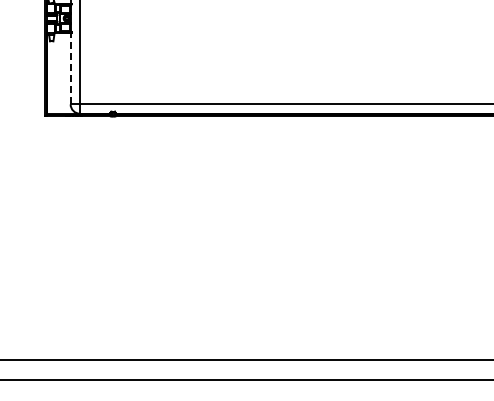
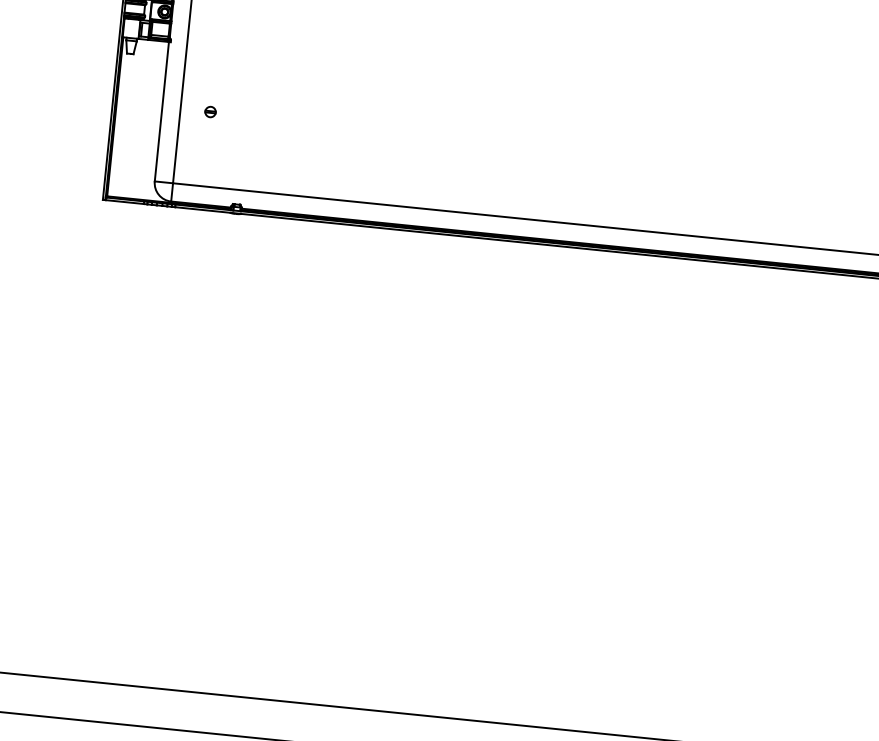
part: (94, 66) -> (209, 111), added
line: (70, 68) -> (161, 110), dashed -> solid

